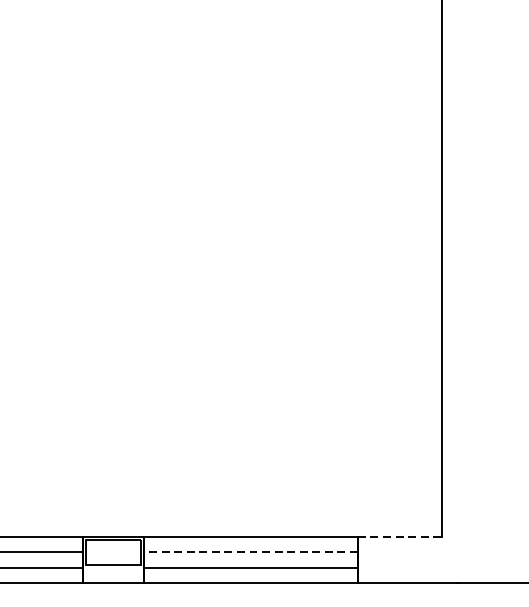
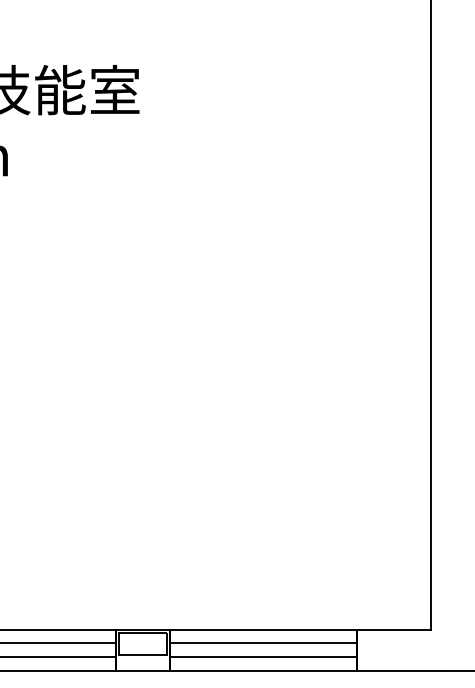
line: (400, 537) -> (394, 630), dashed -> solid
line: (250, 552) -> (263, 643), dashed -> solid

